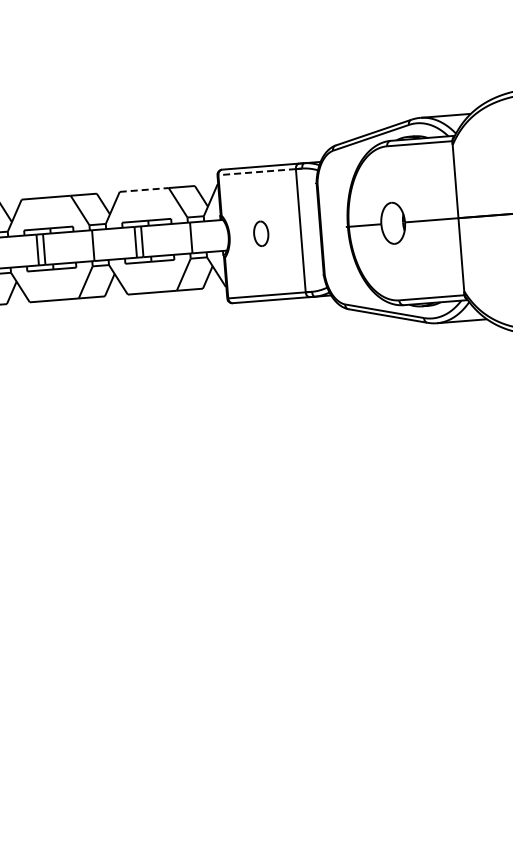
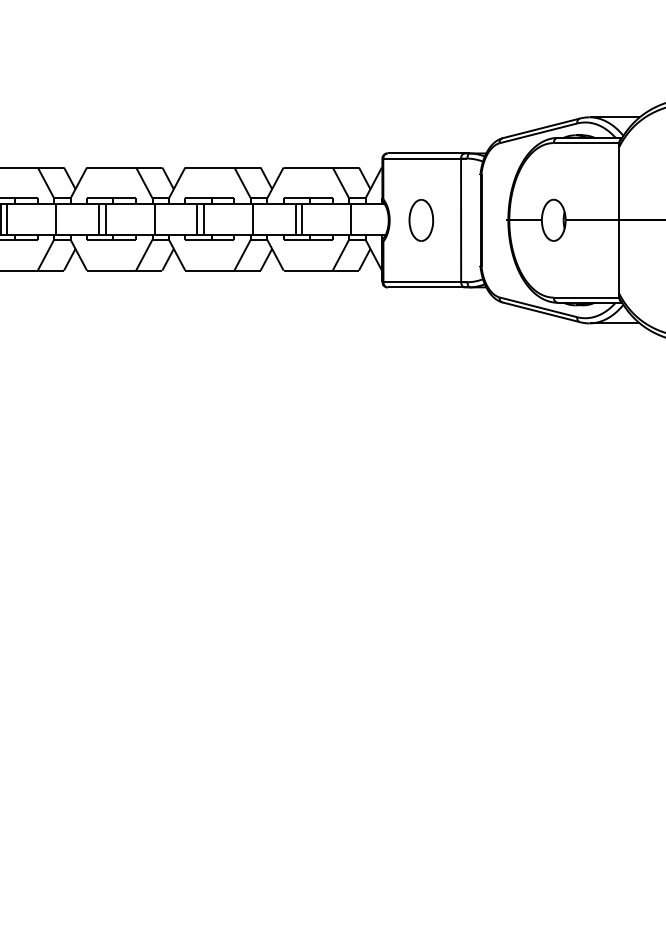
line: (257, 171) -> (422, 158), dashed -> solid
line: (144, 189) -> (308, 167), dashed -> solid
part: (261, 233) -> (421, 220), size x1.67

